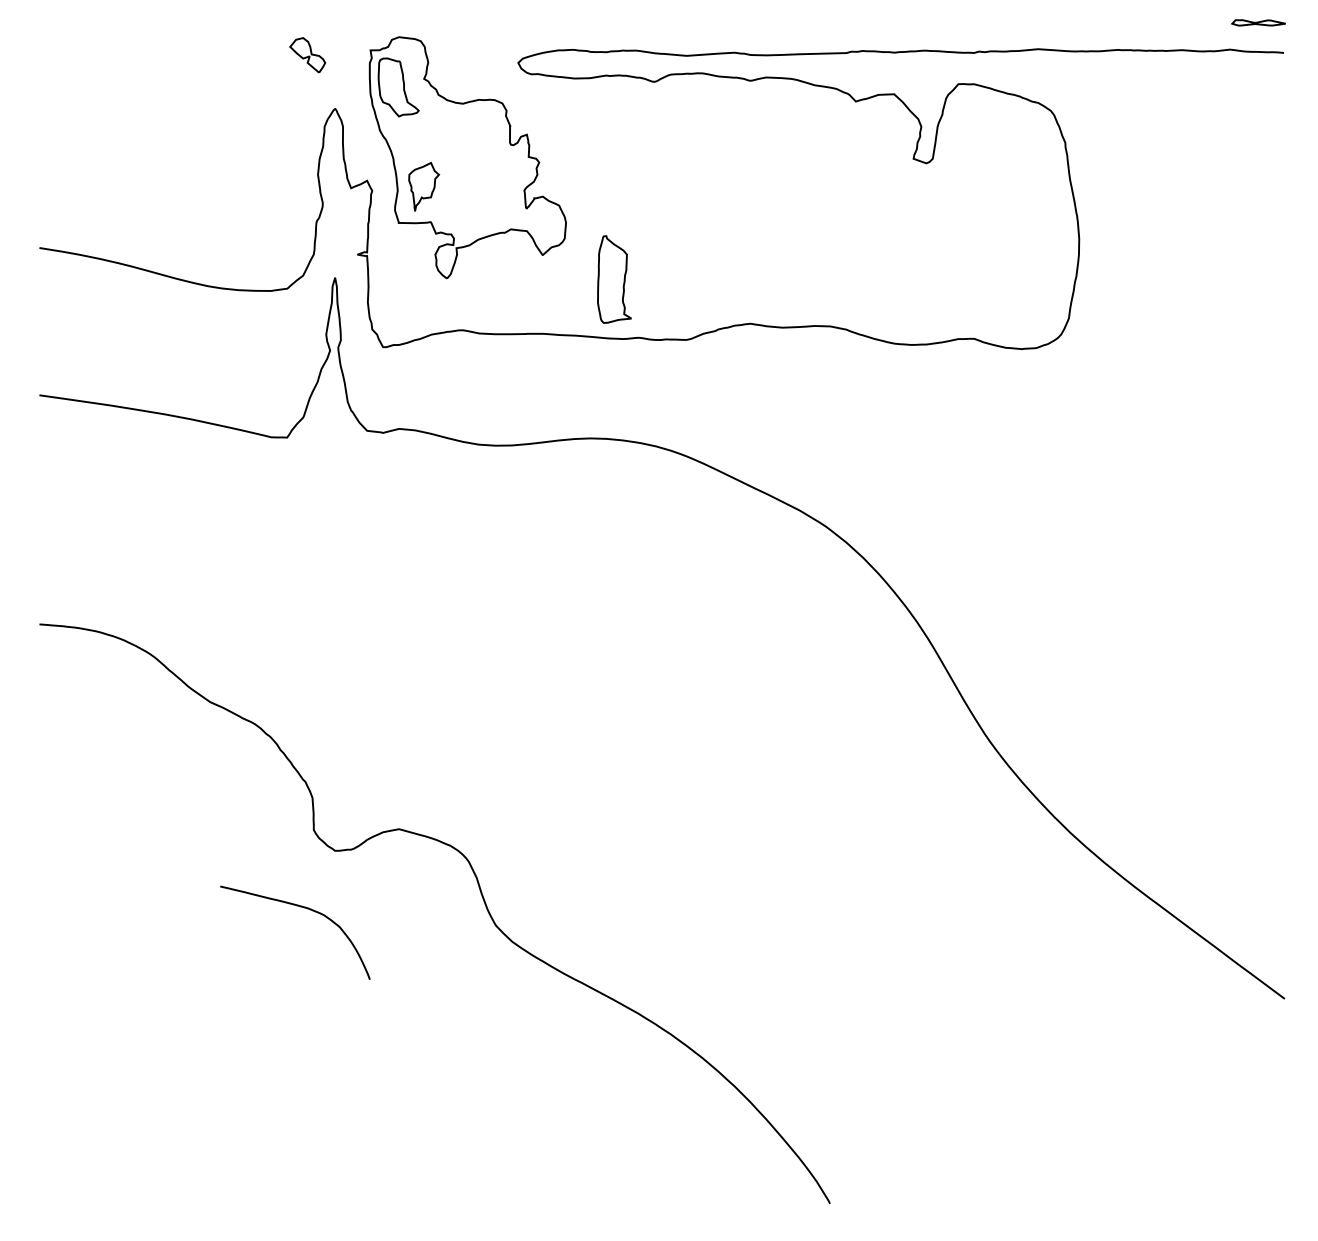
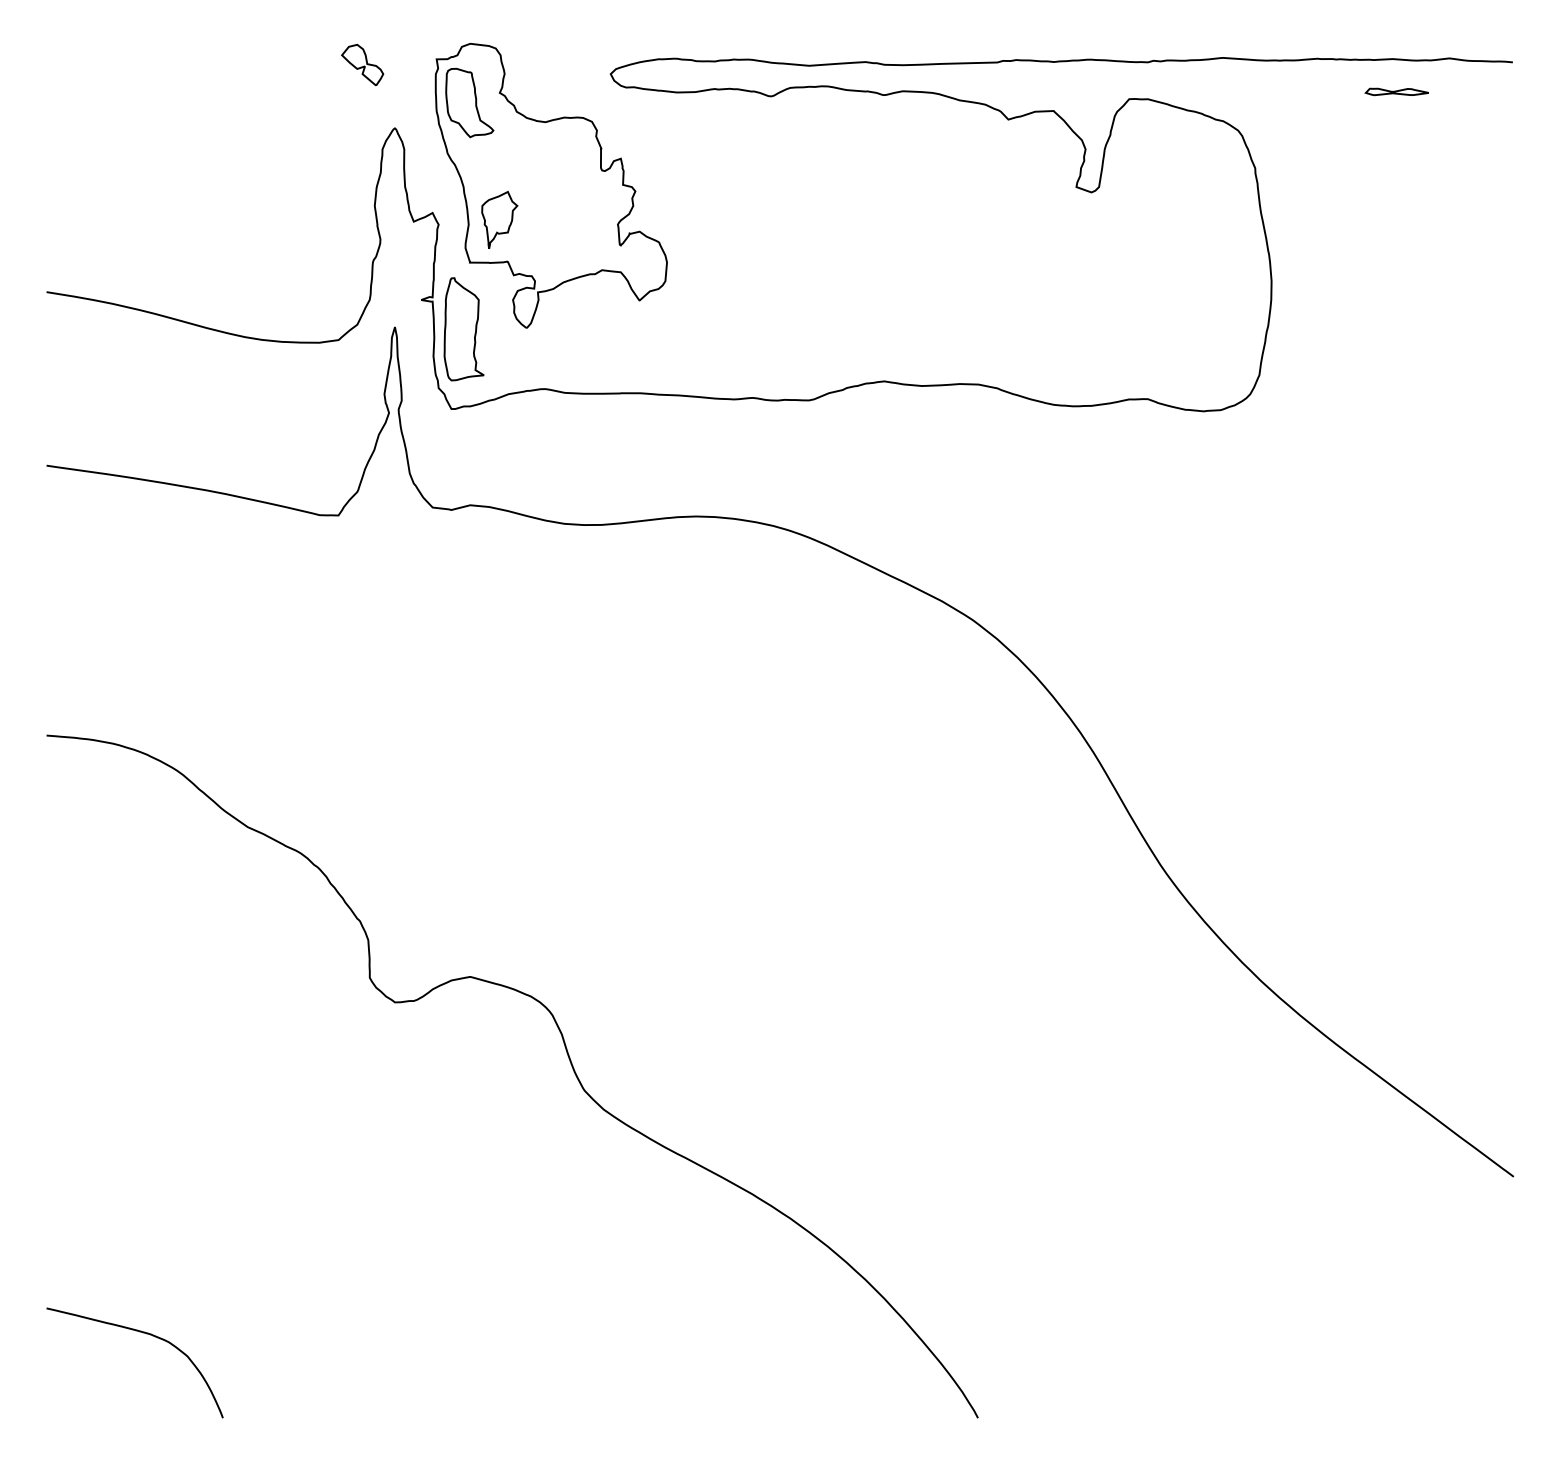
part: (1258, 22) -> (1396, 91), moved
part: (614, 279) -> (463, 329), moved
curve: (302, 907) -> (143, 1333), moved

